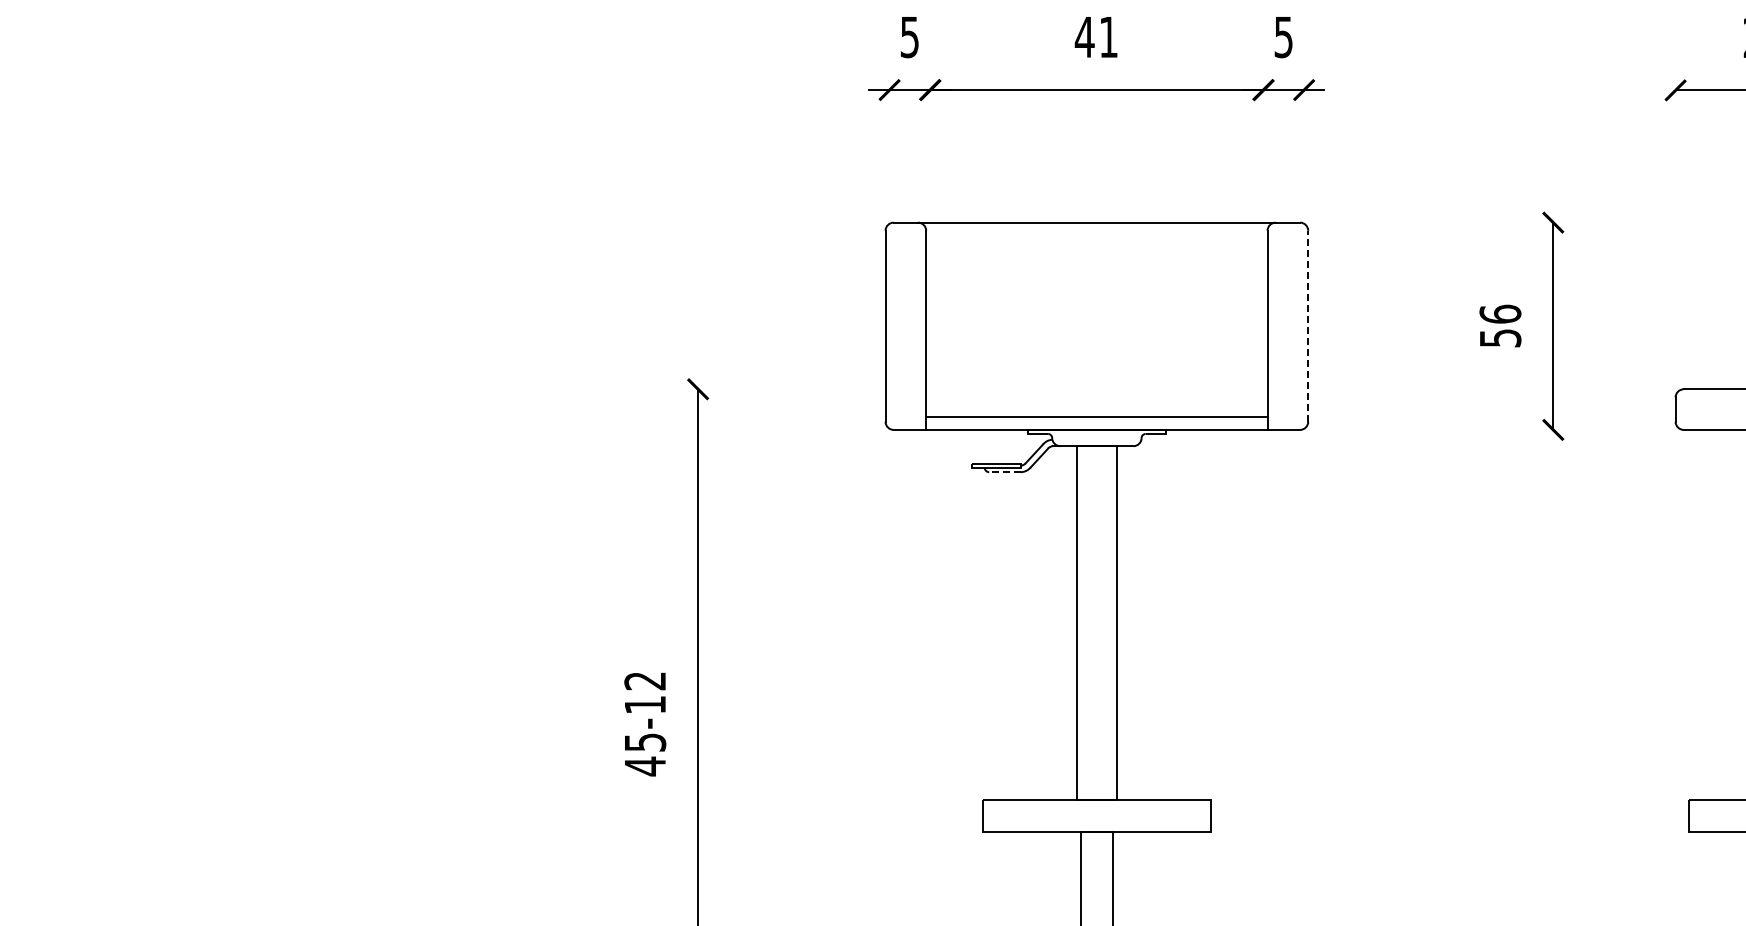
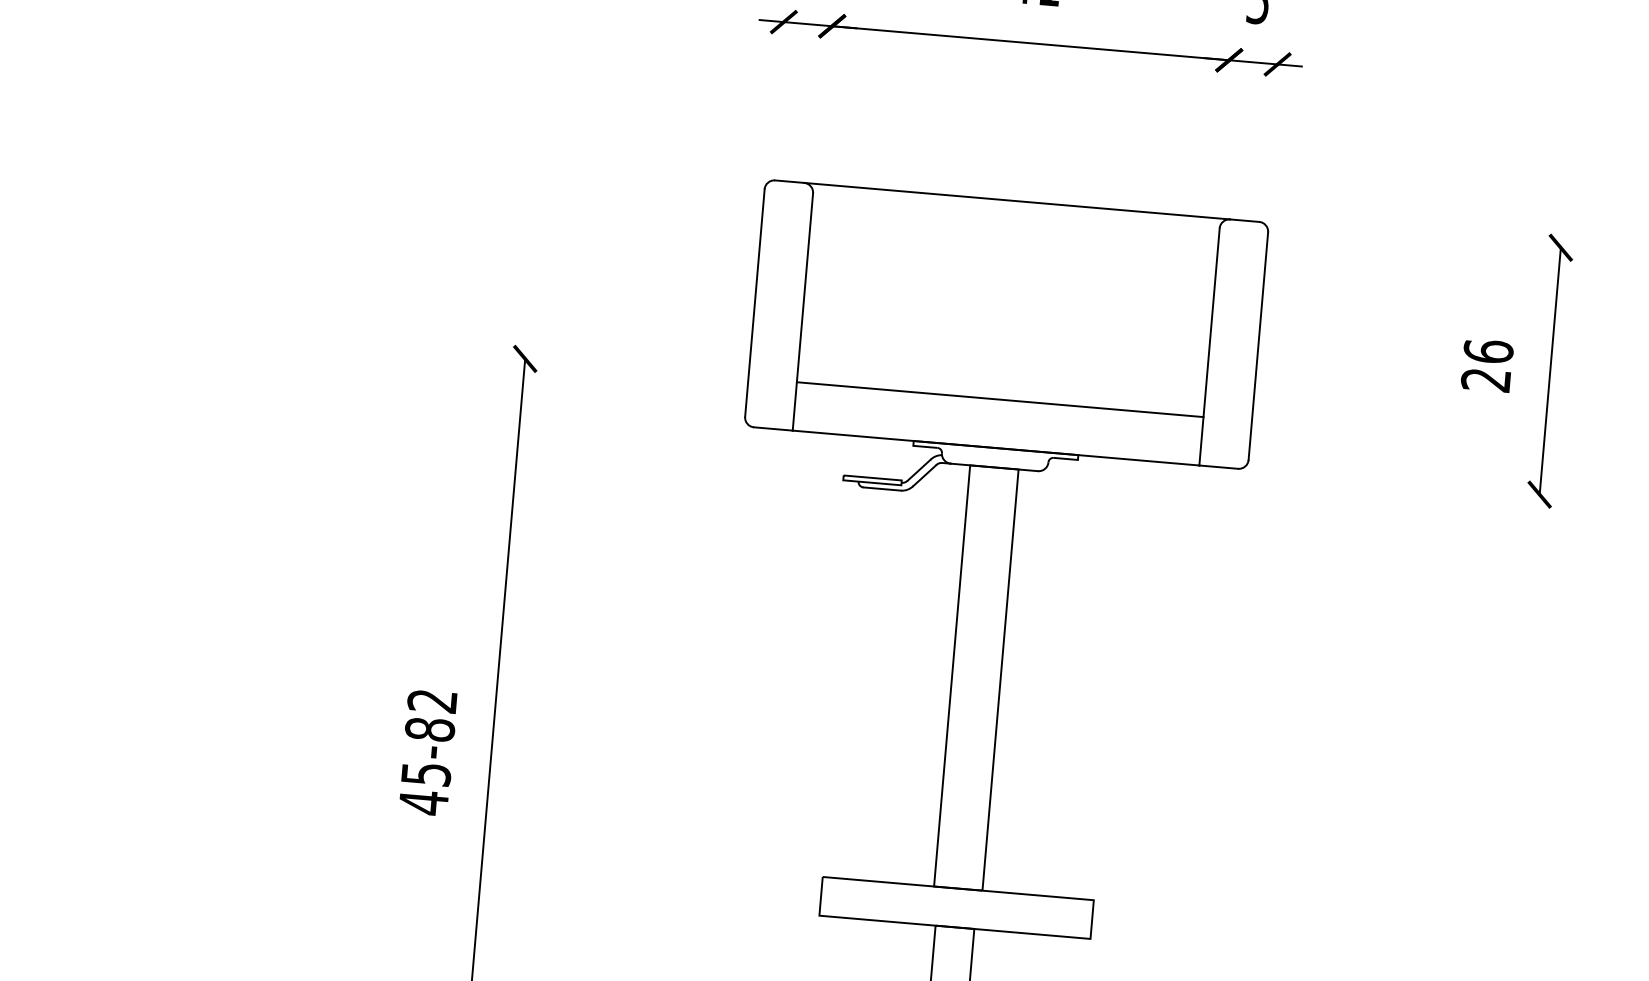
line: (1308, 326) -> (1258, 346), dashed -> solid
text: (1500, 338) -> (1486, 380), 56 -> 26
line: (1096, 417) -> (999, 399), moved
line: (1004, 472) -> (881, 489), dashed -> solid
text: (645, 704) -> (430, 729), 45-12 -> 45-82

